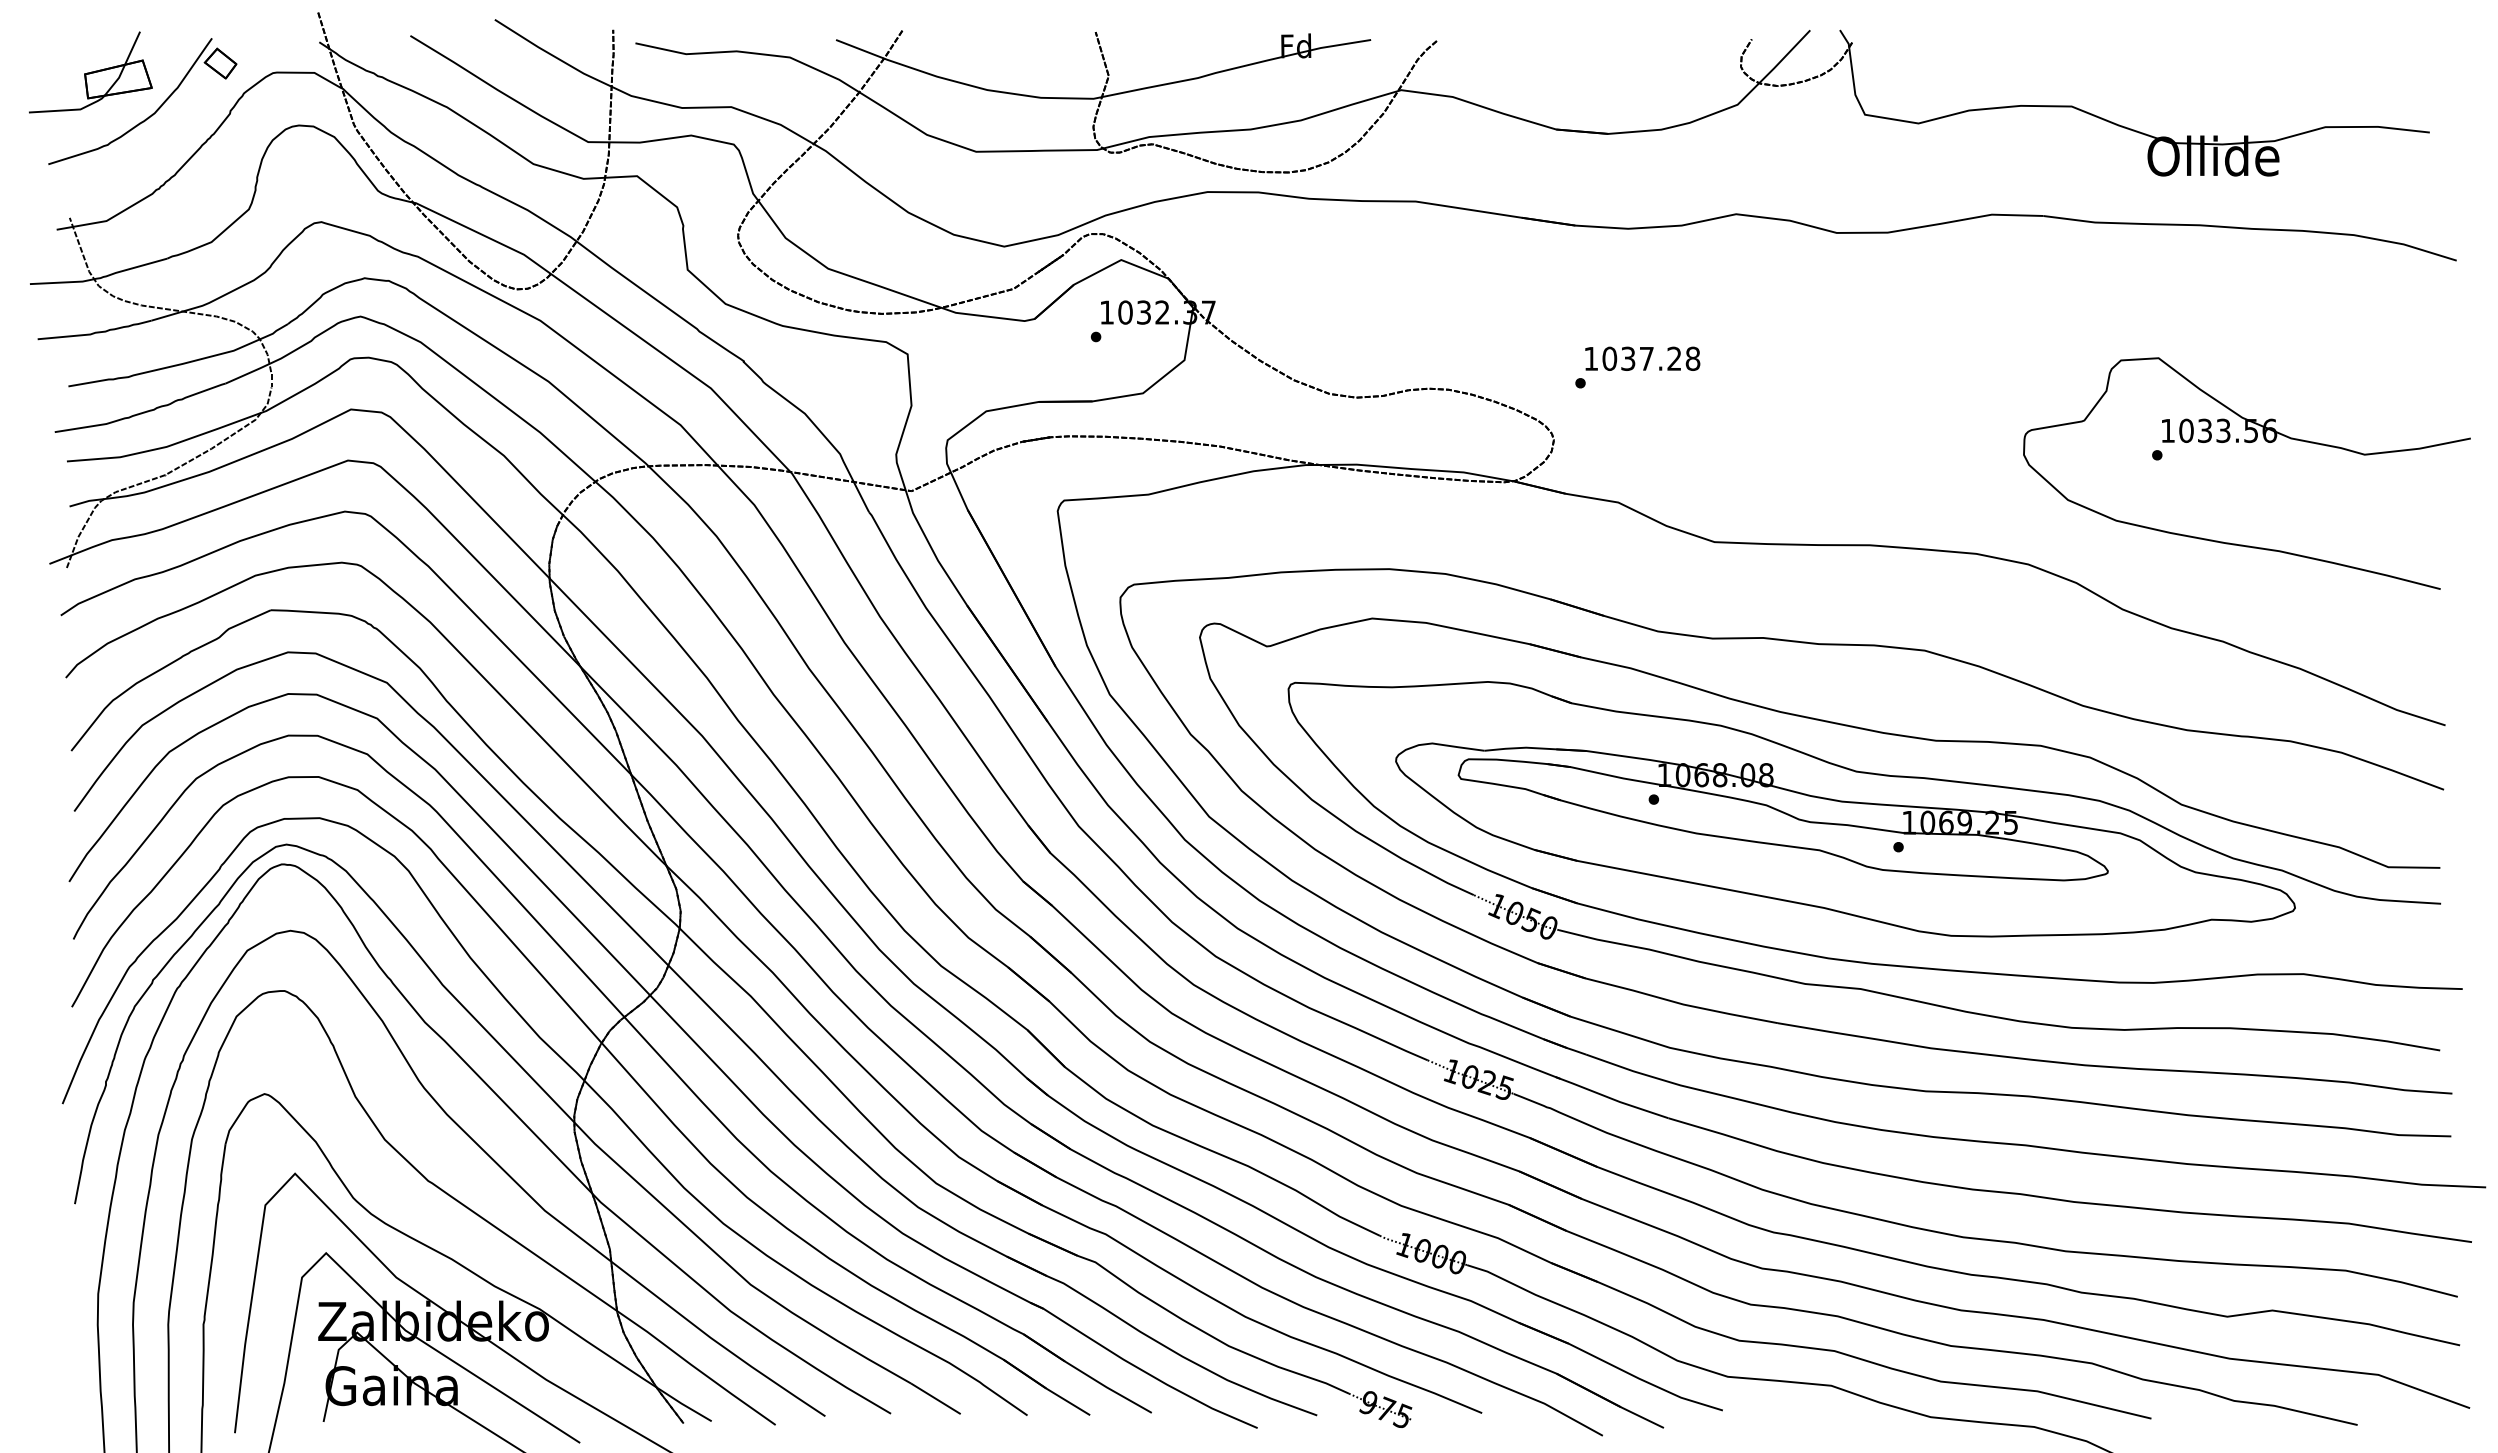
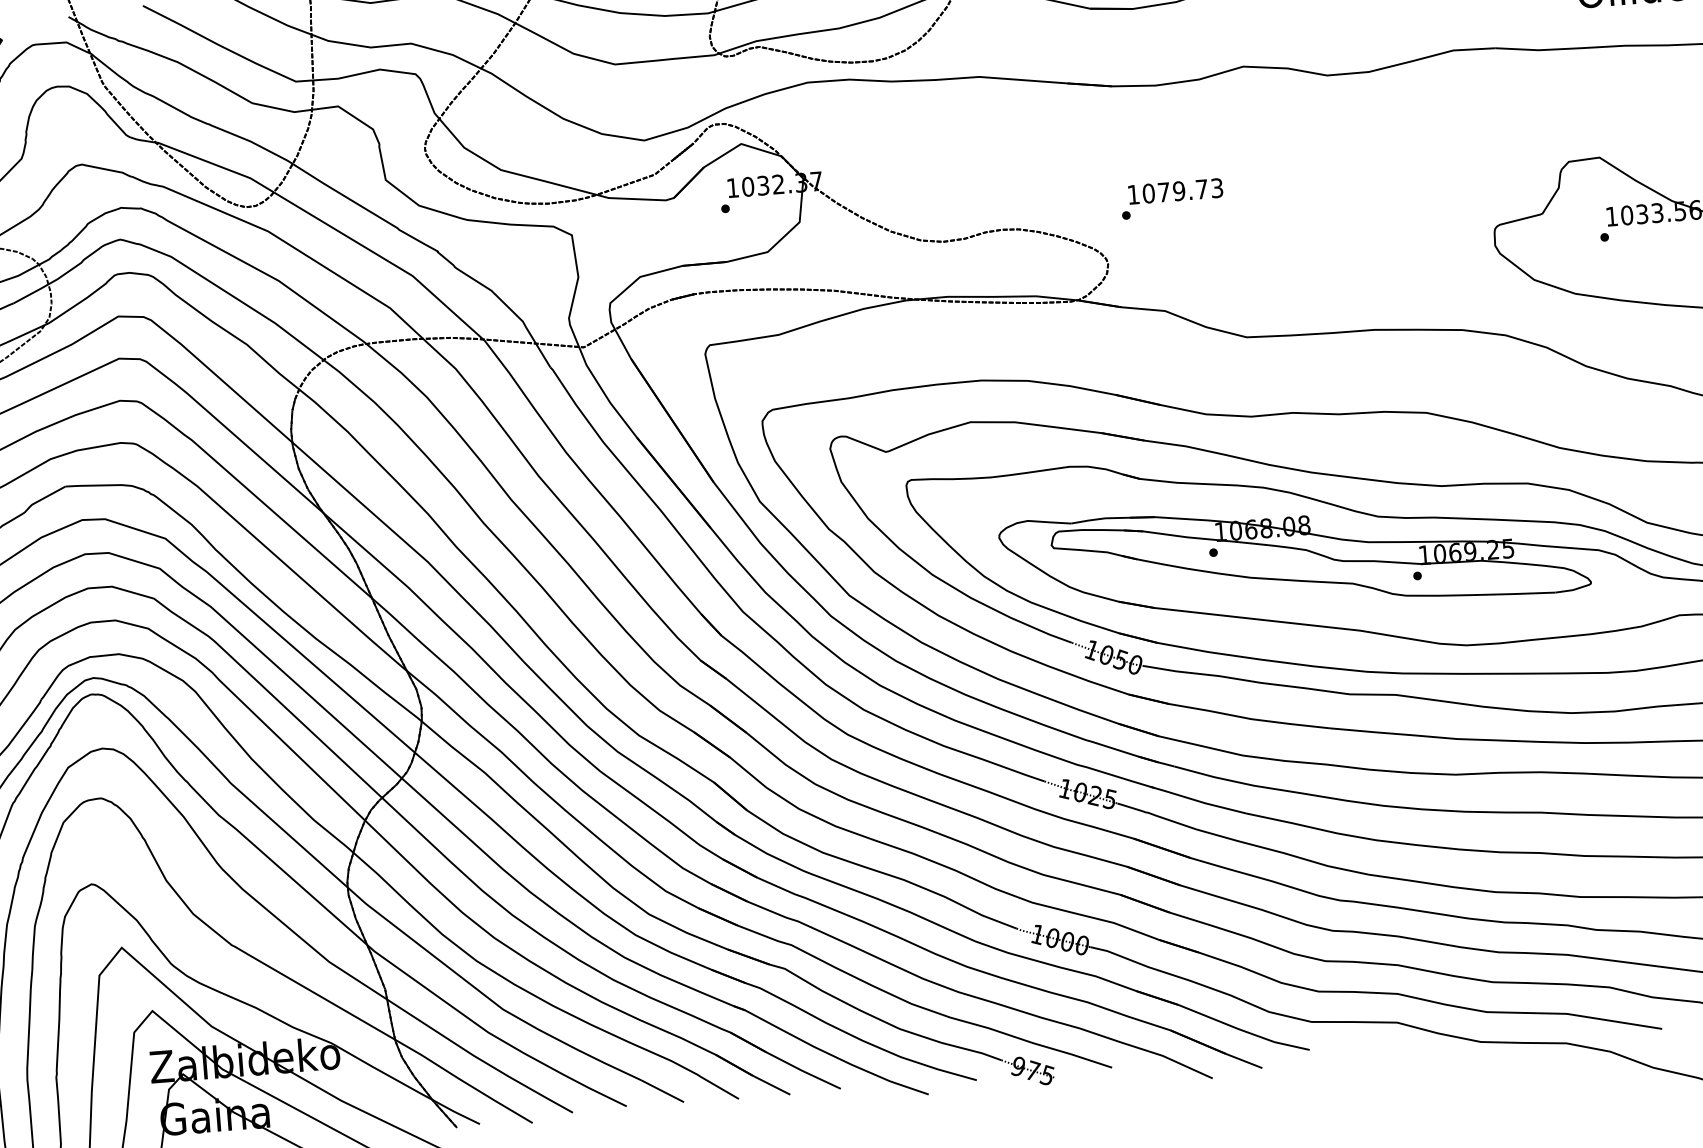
text: (1660, 358) -> (1190, 190), 1037.28 -> 1079.73

